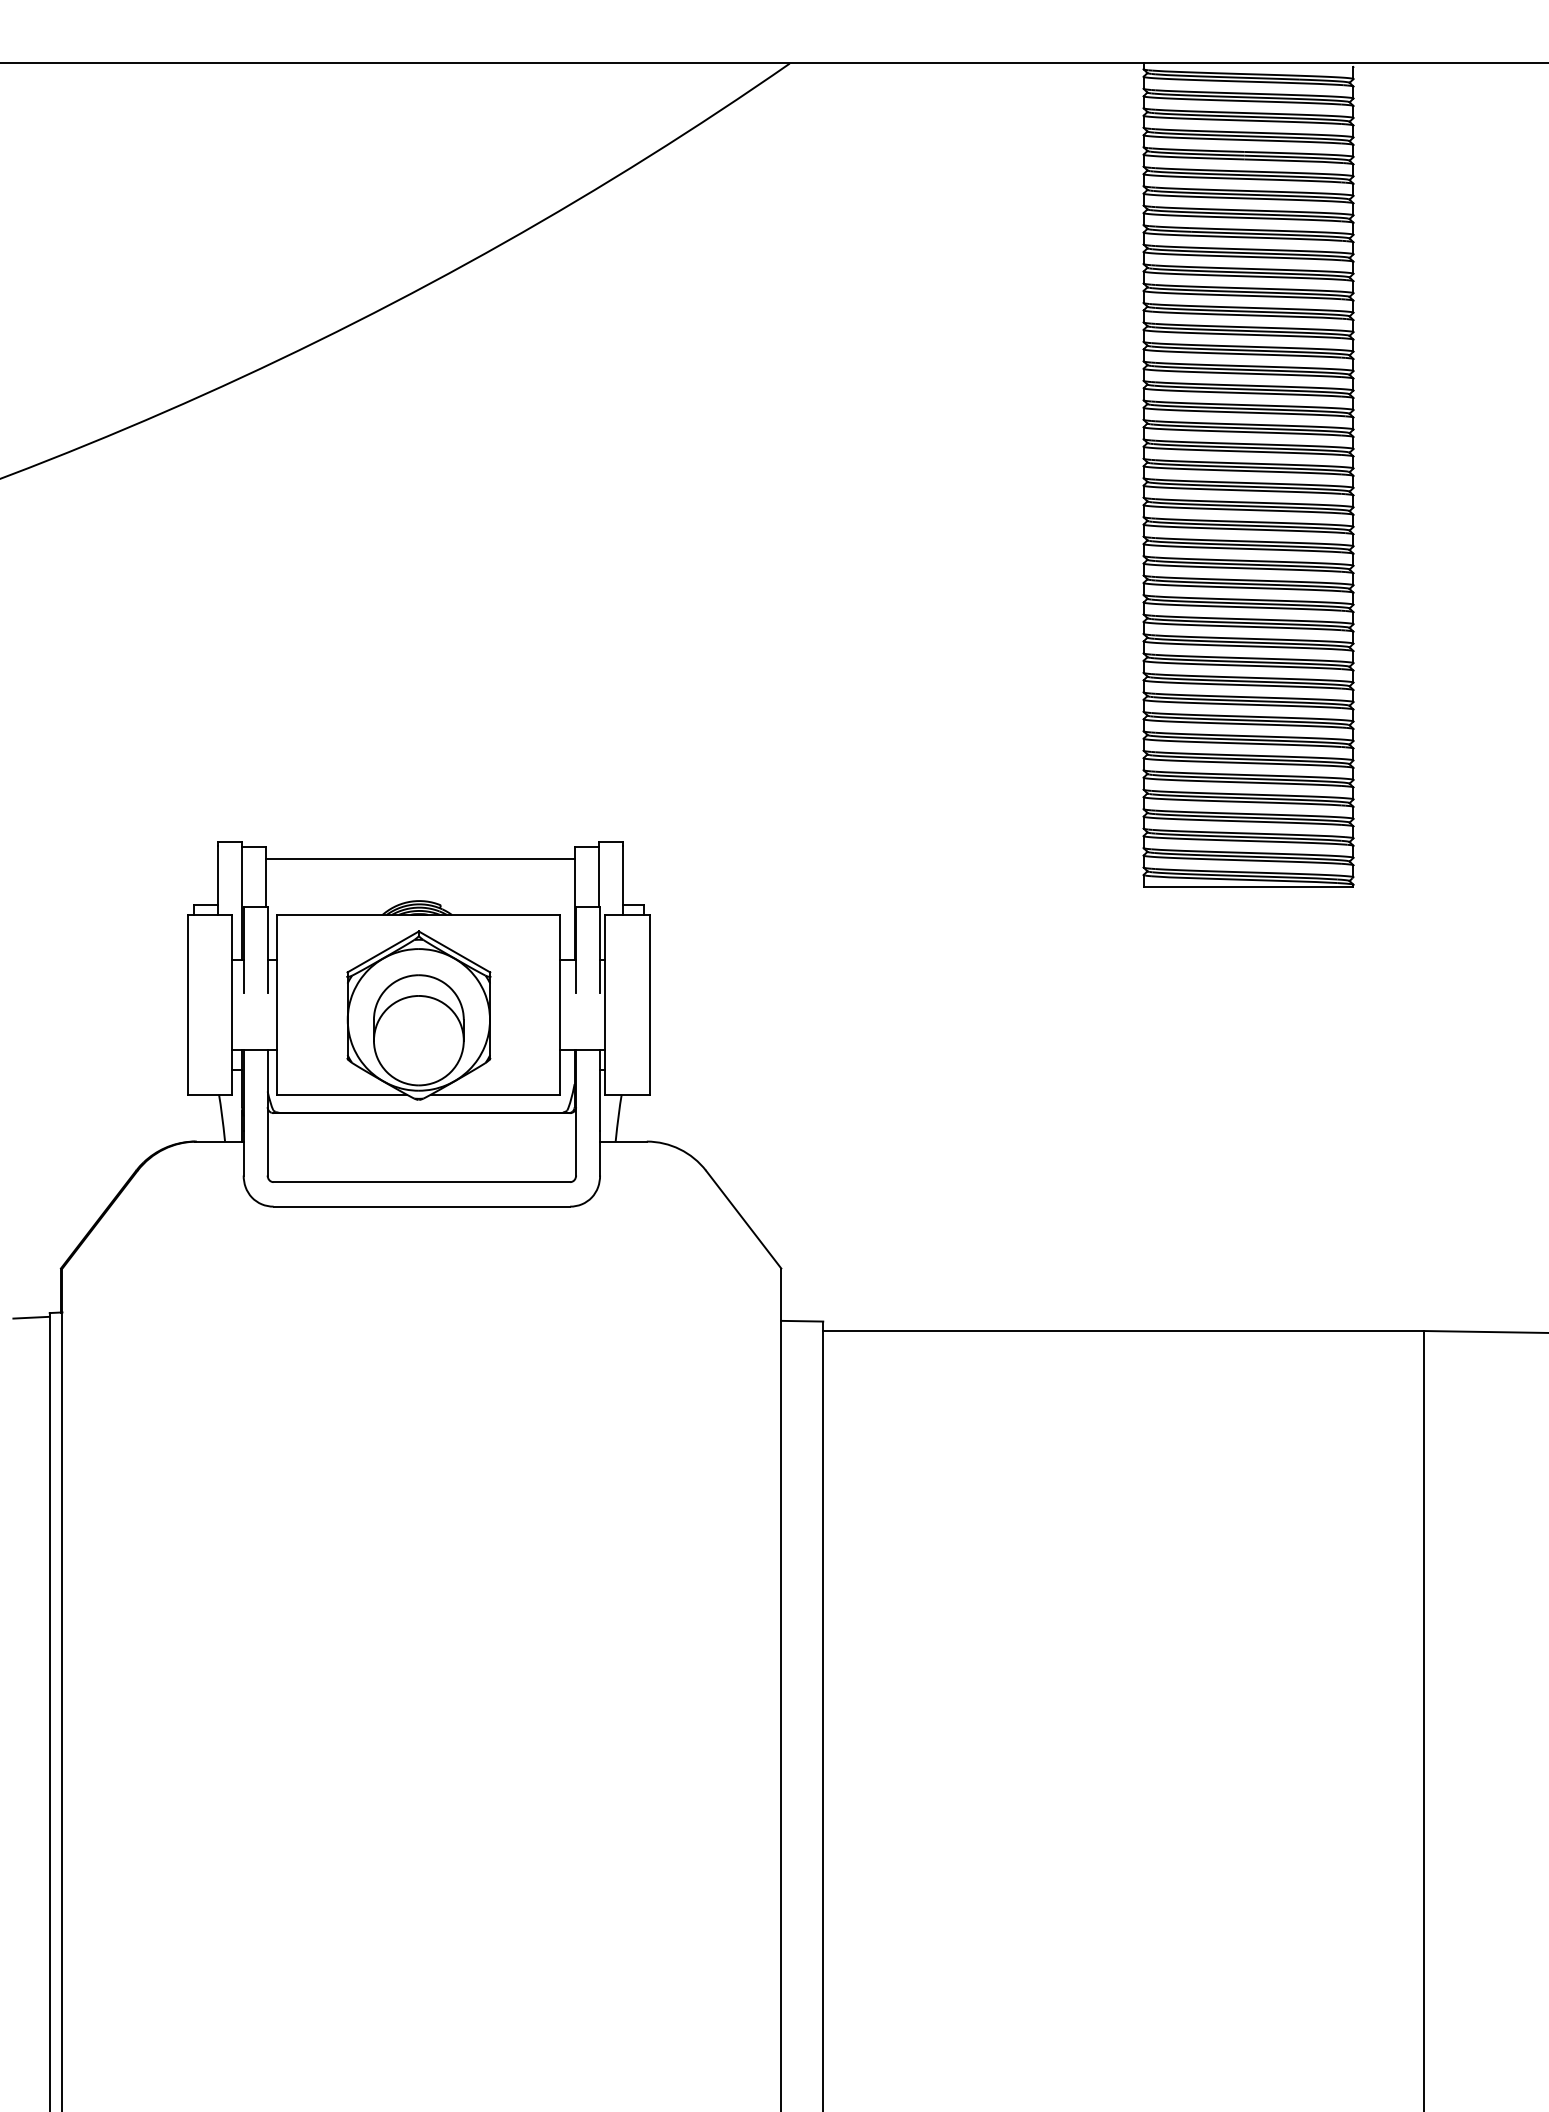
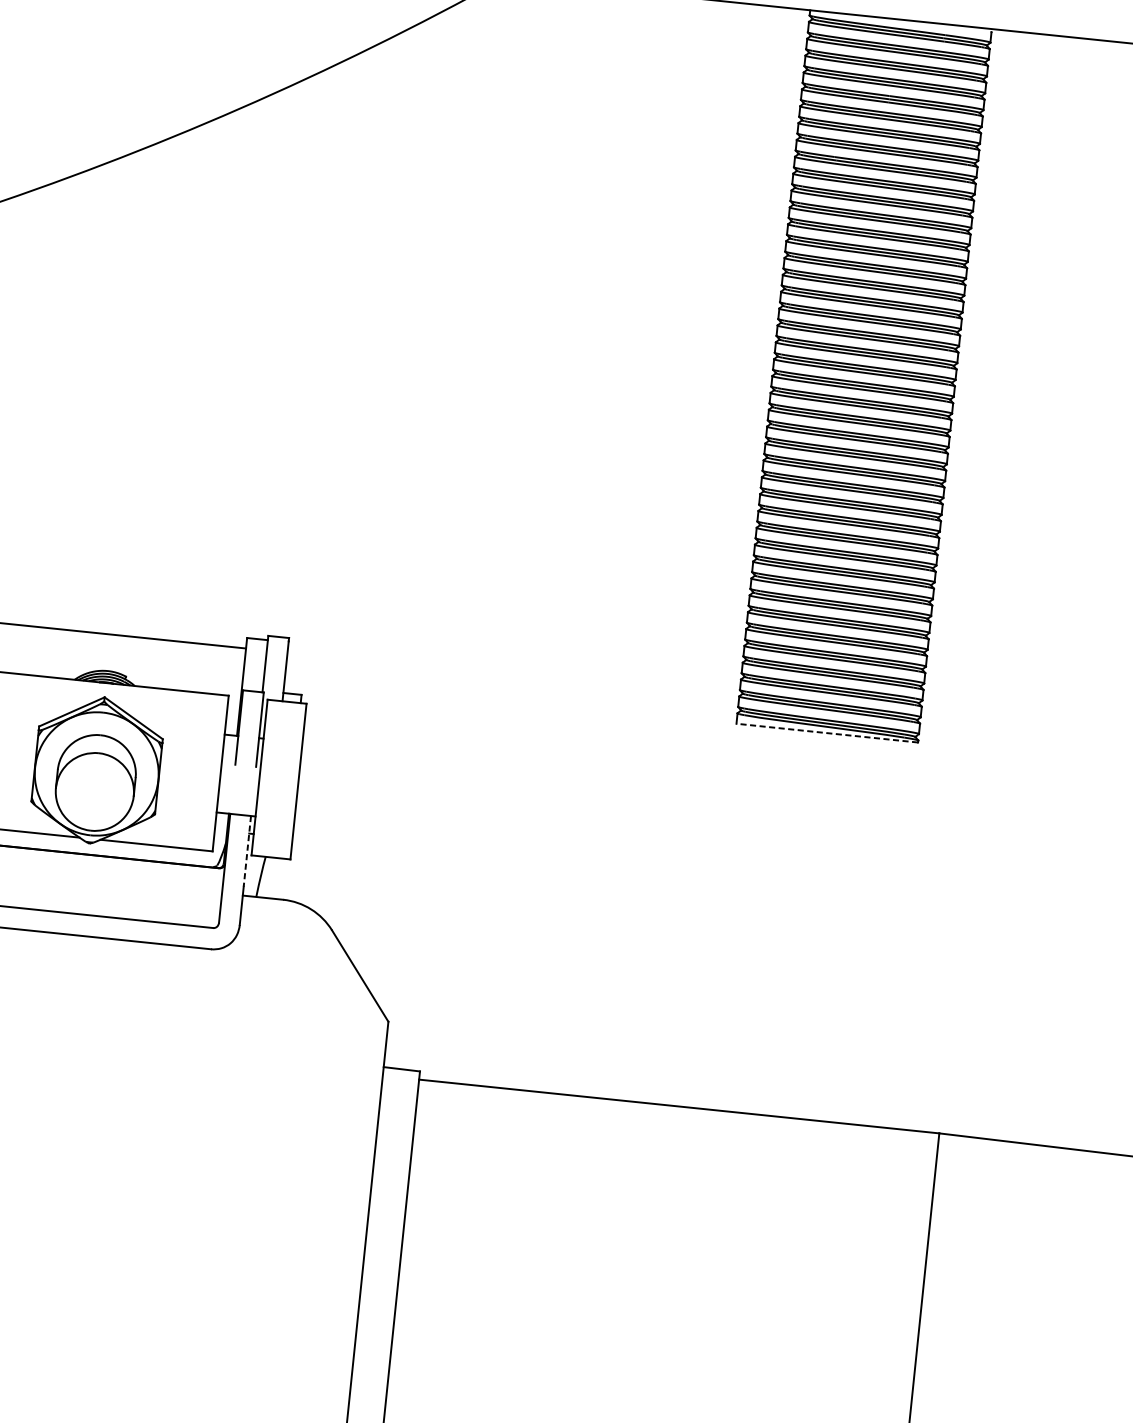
line: (1248, 887) -> (827, 733), solid -> dashed
line: (600, 1090) -> (247, 851), solid -> dashed

